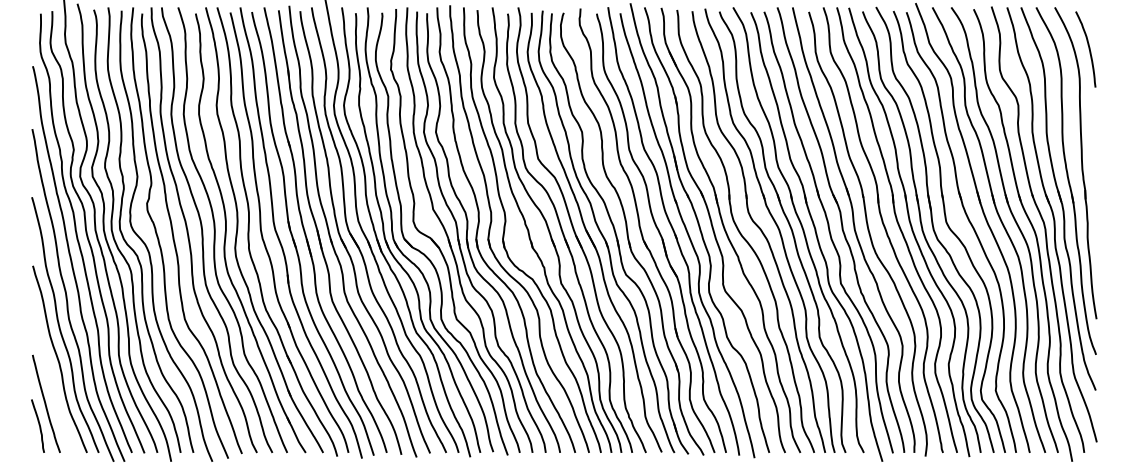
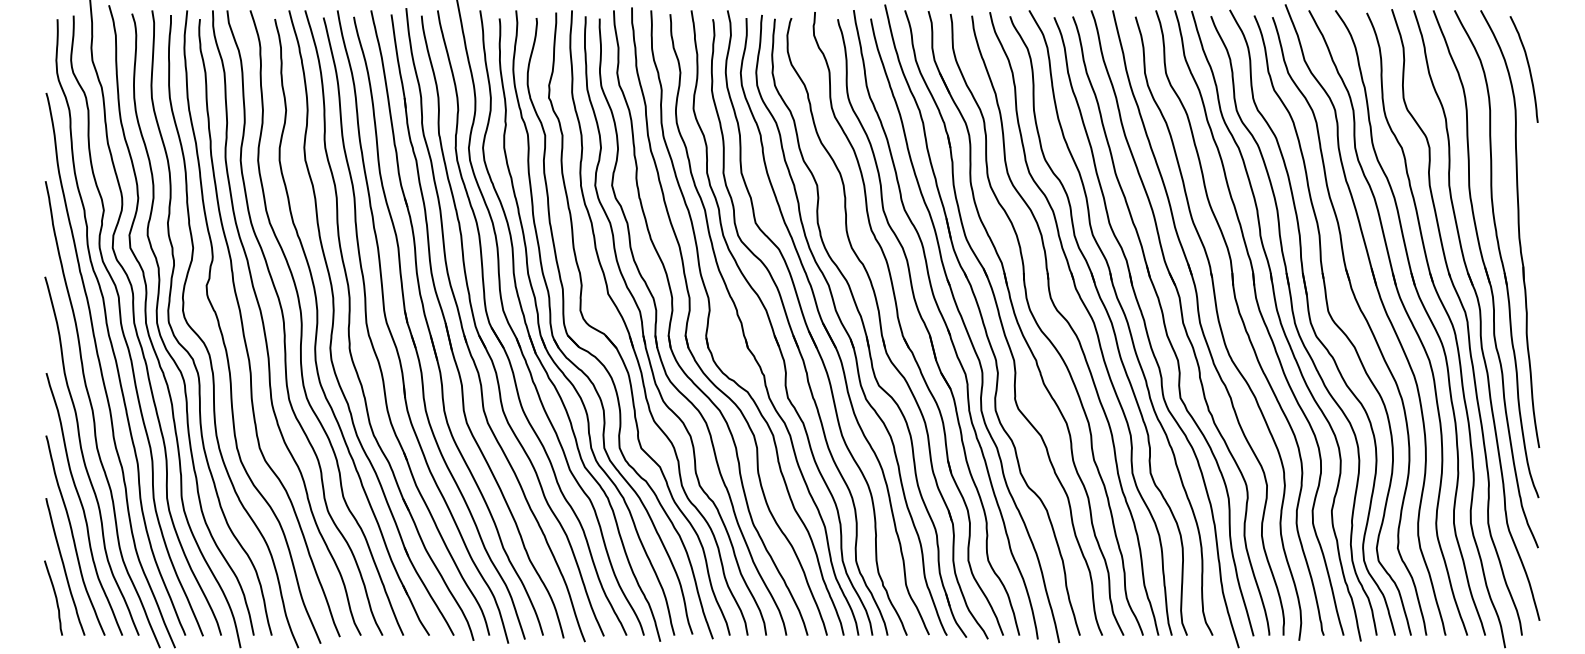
curve: (52, 381) -> (73, 535), added

